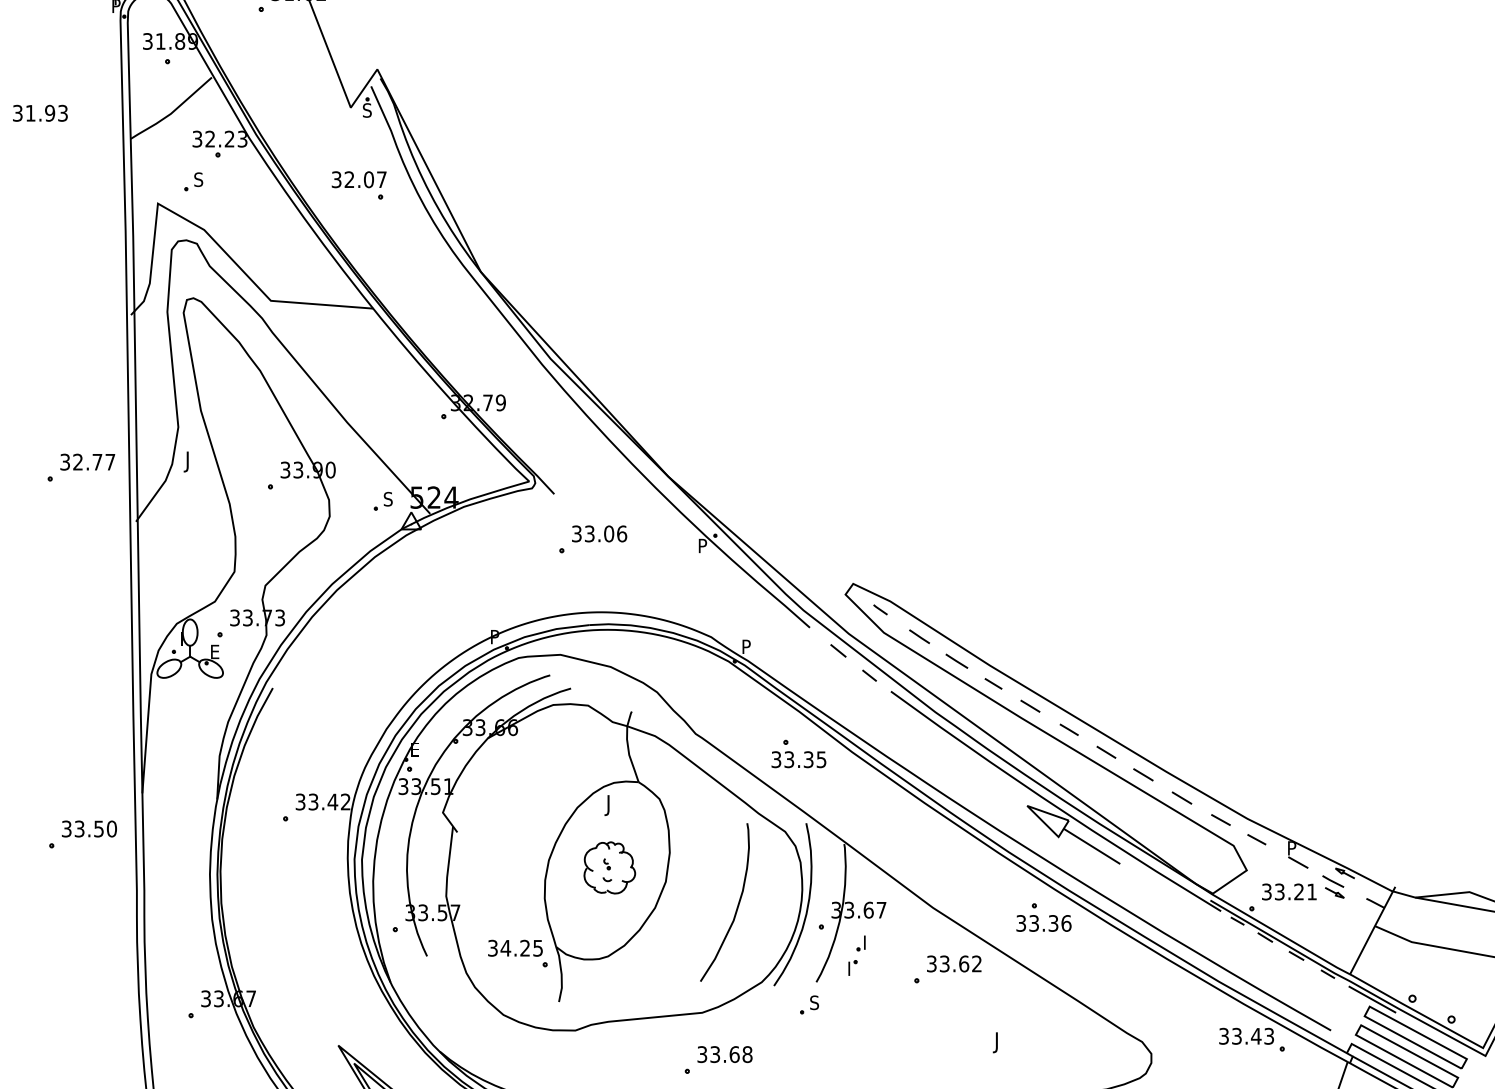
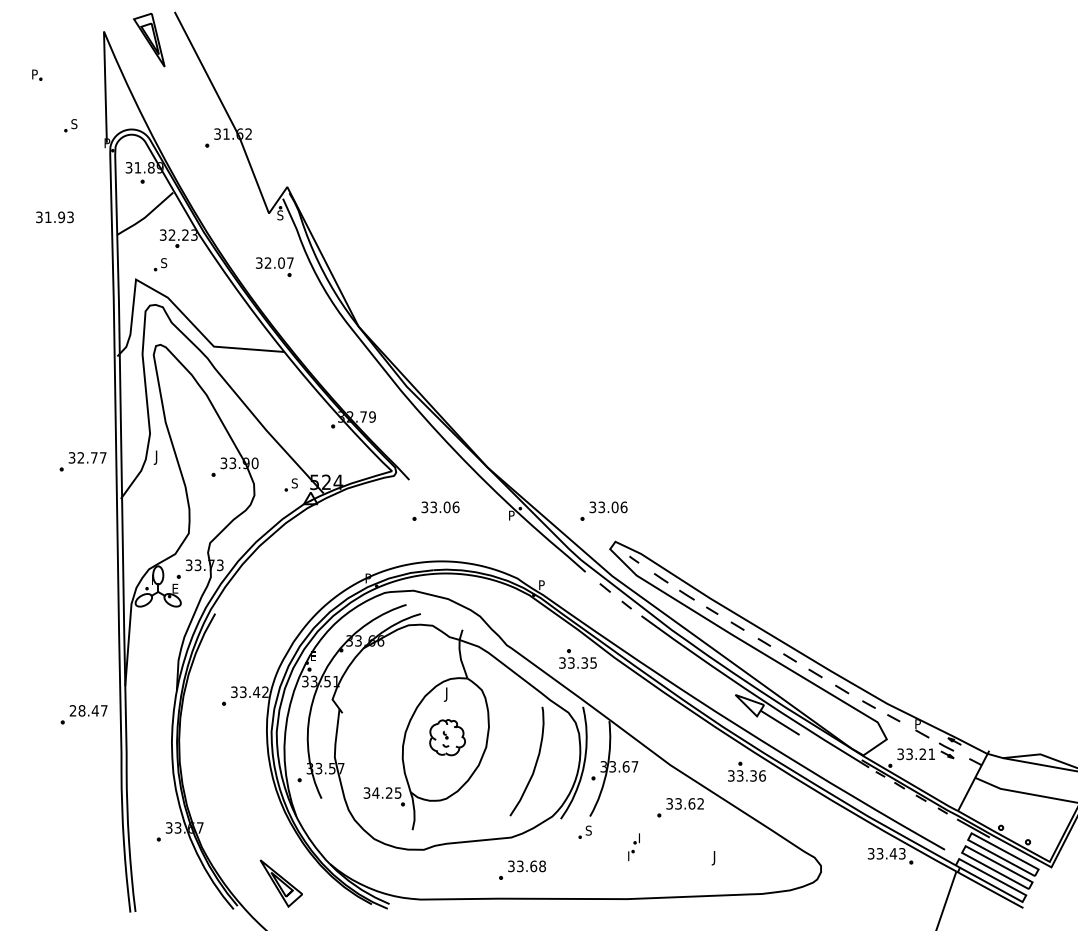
part: (835, 538) -> (603, 510), added
text: (89, 828) -> (88, 710), 33.50 -> 28.47
part: (856, 956) -> (633, 847), moved

